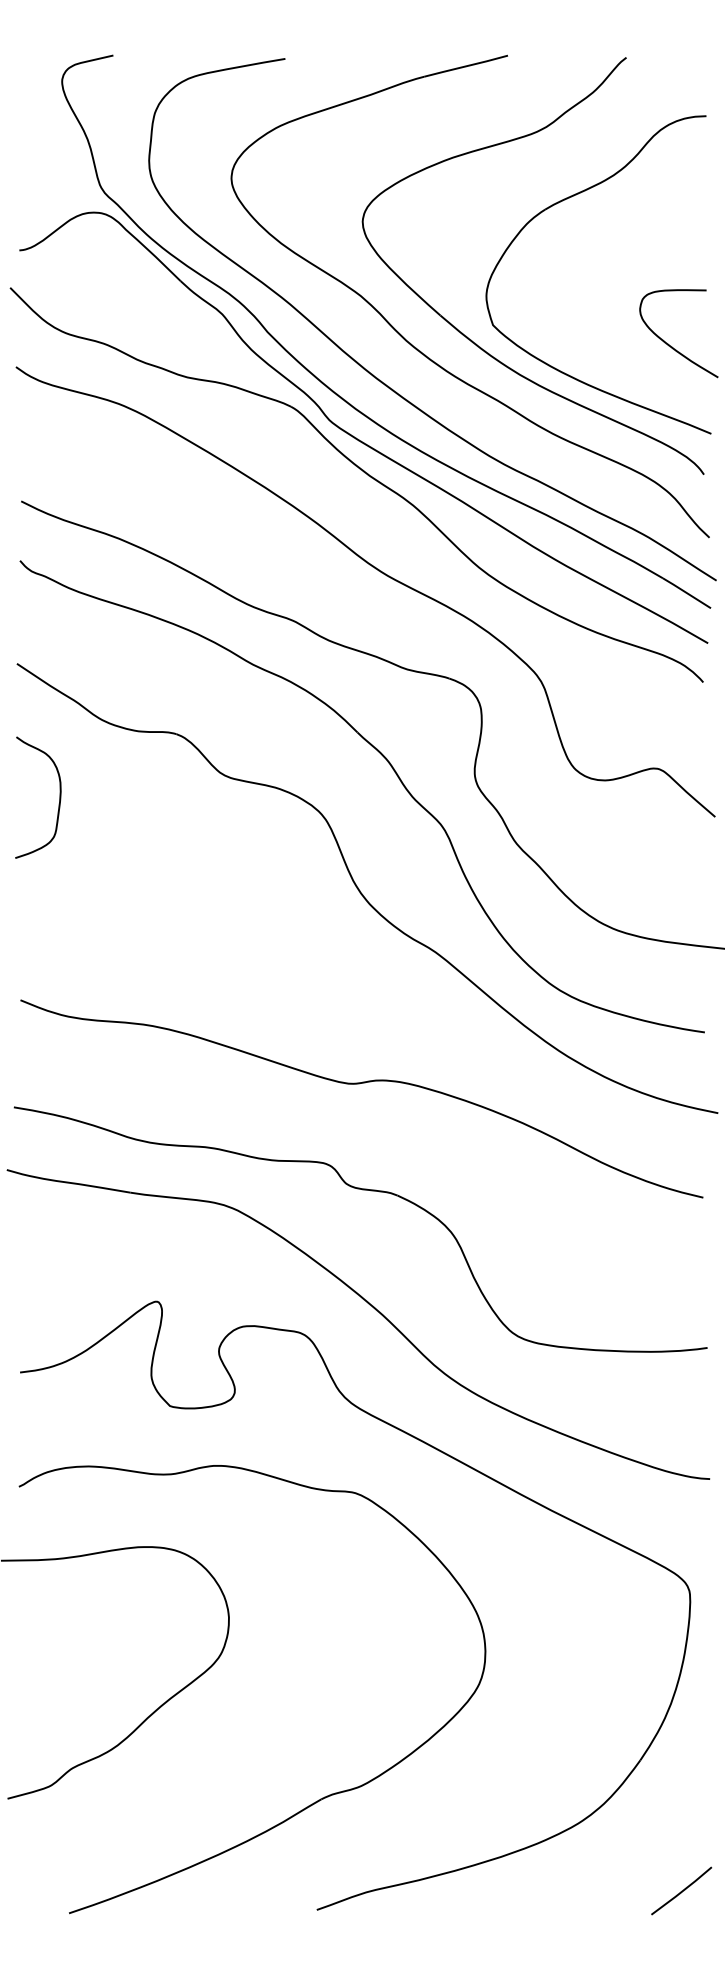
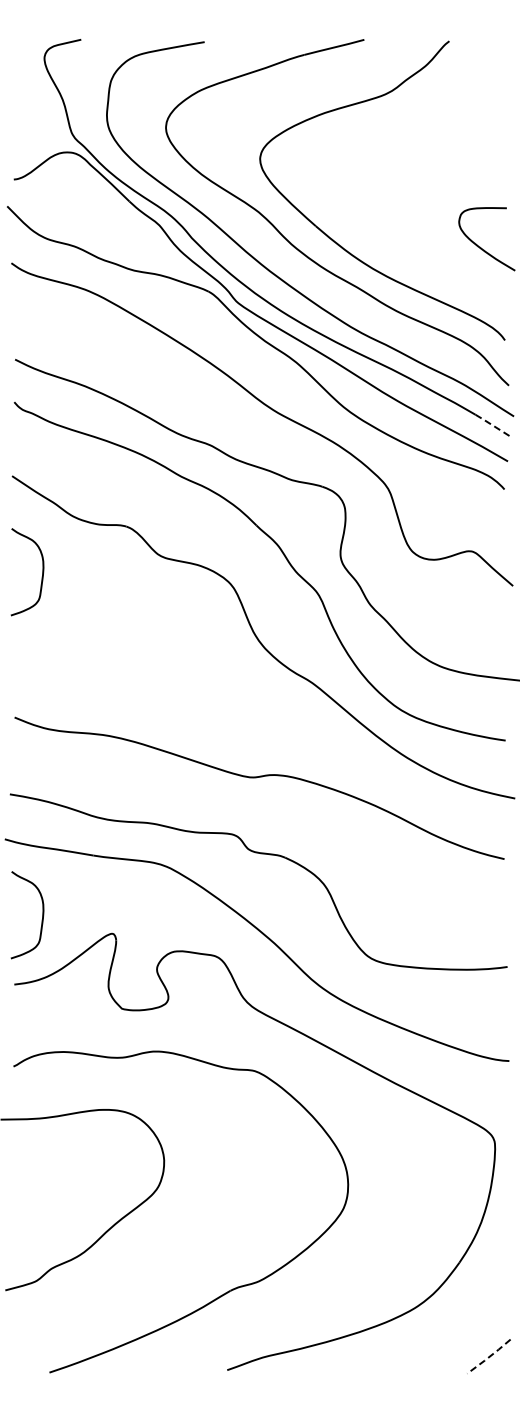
part: (563, 201) -> (404, 144), removed
line: (686, 593) -> (492, 425), solid -> dashed
curve: (57, 1281) -> (41, 919), added
line: (682, 1890) -> (489, 1356), solid -> dashed

